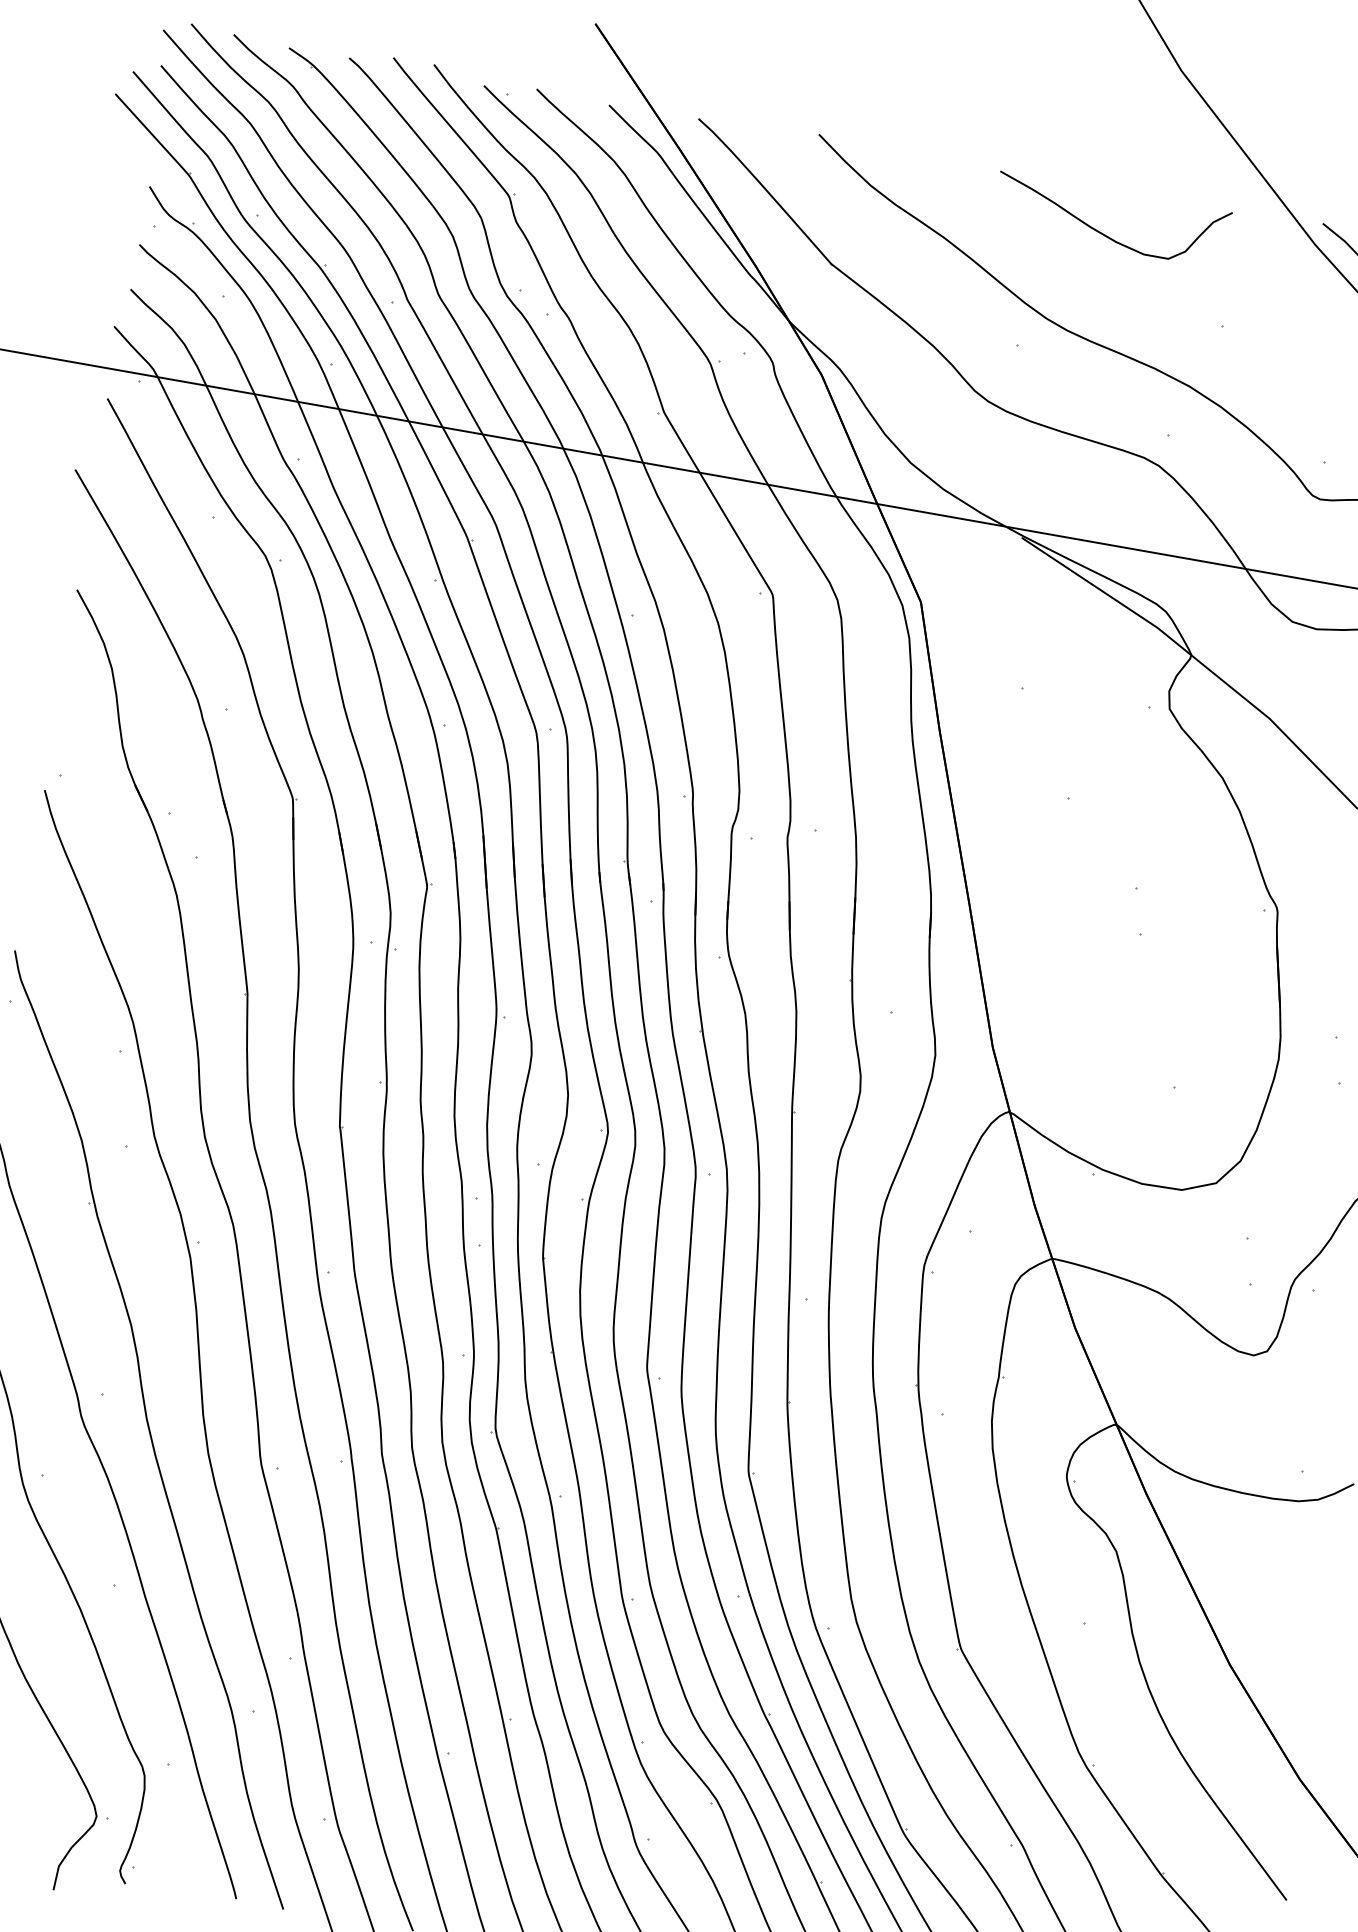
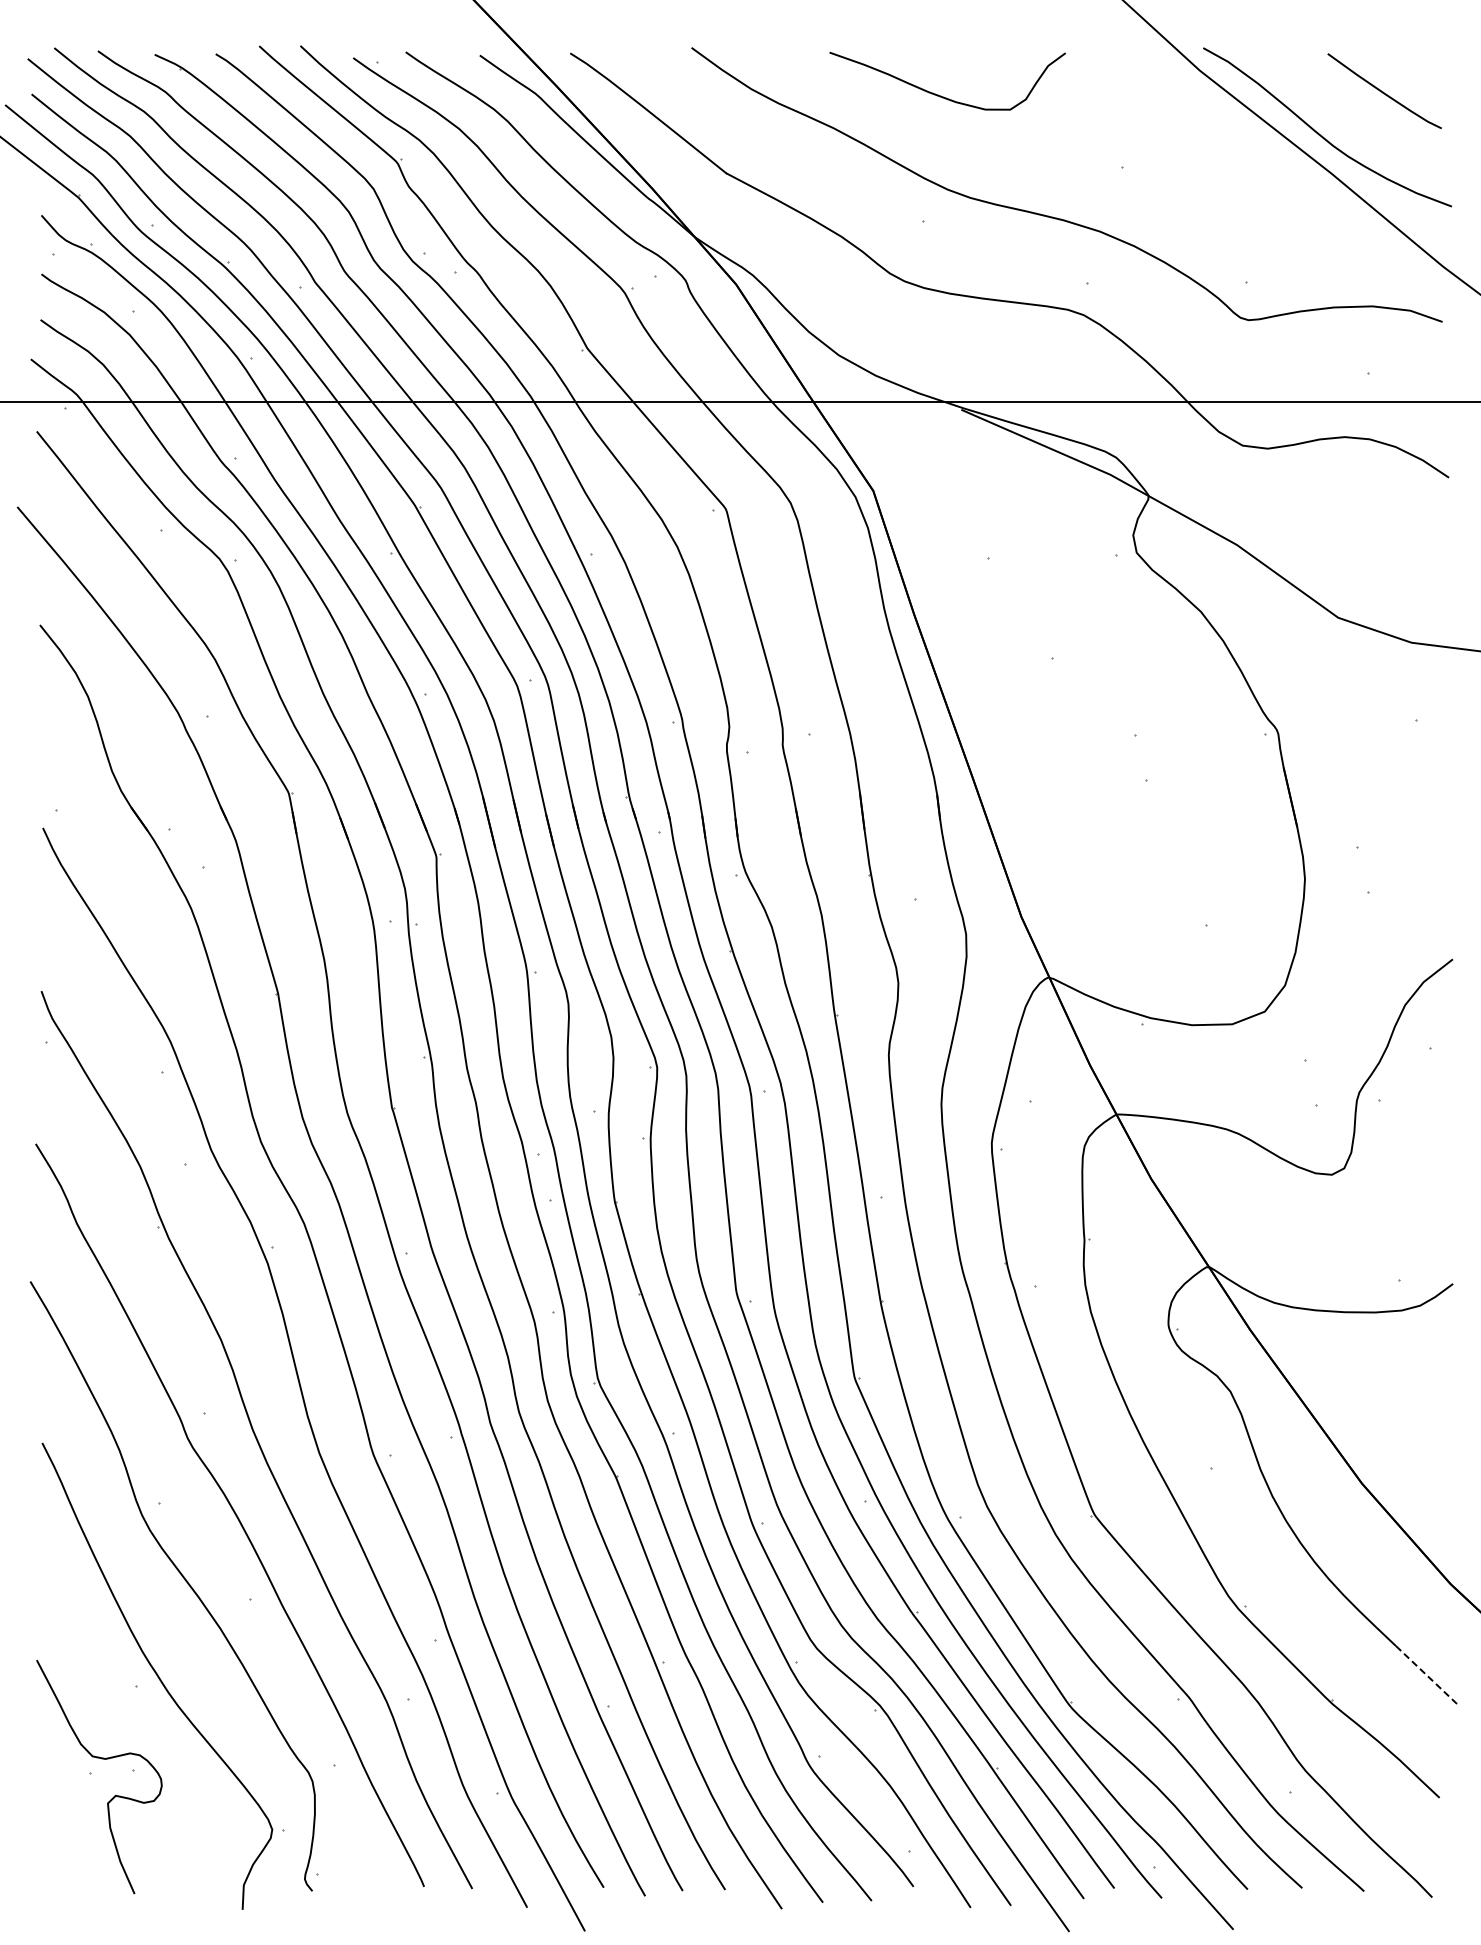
curve: (1103, 232) -> (941, 95), moved
line: (1261, 1865) -> (1427, 1675), solid -> dashed

